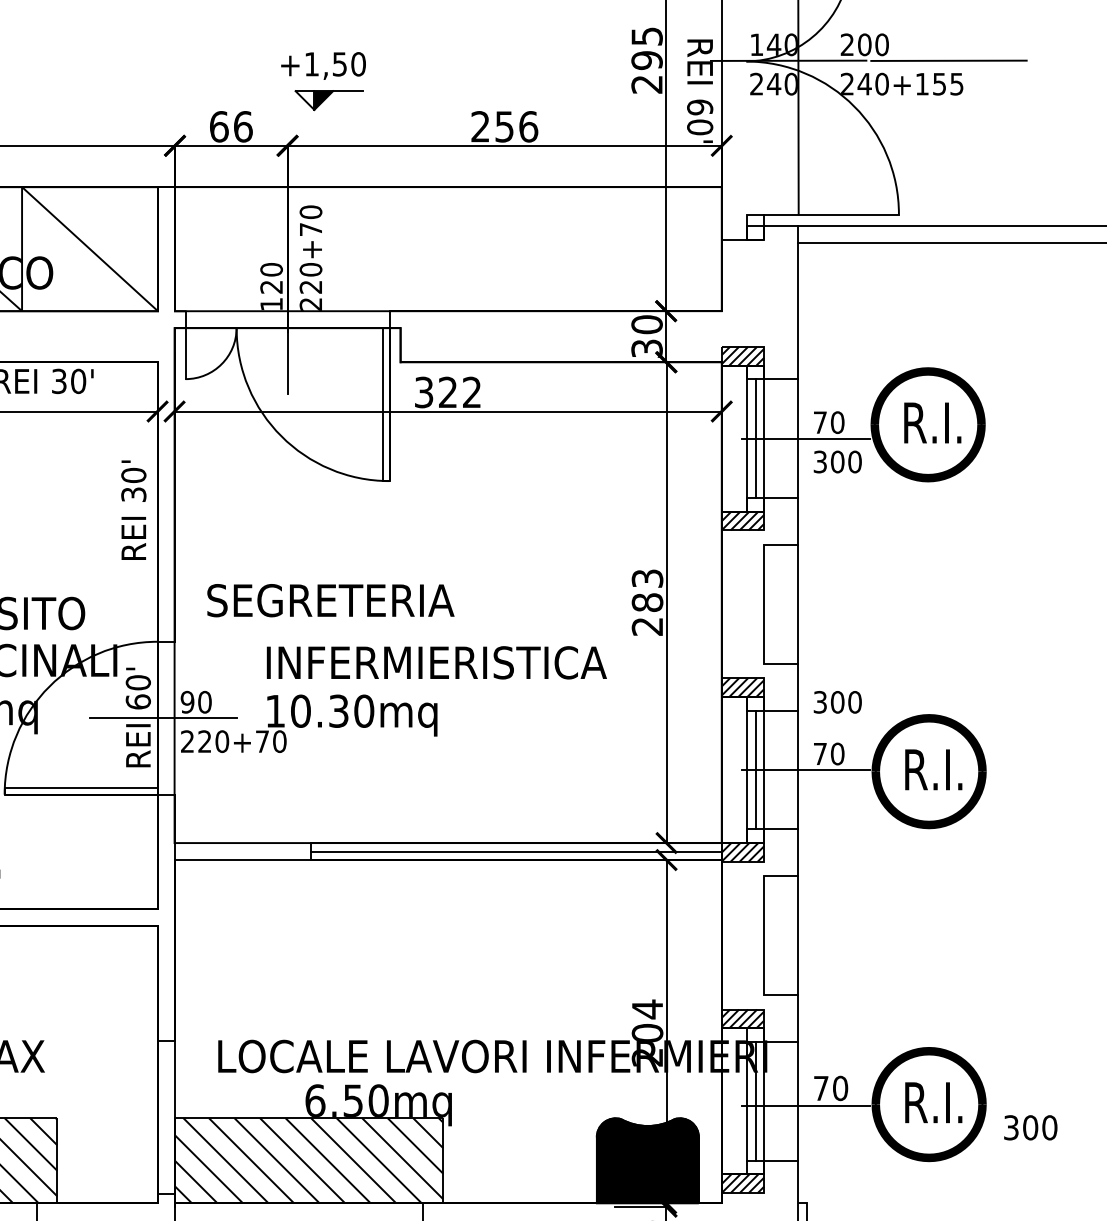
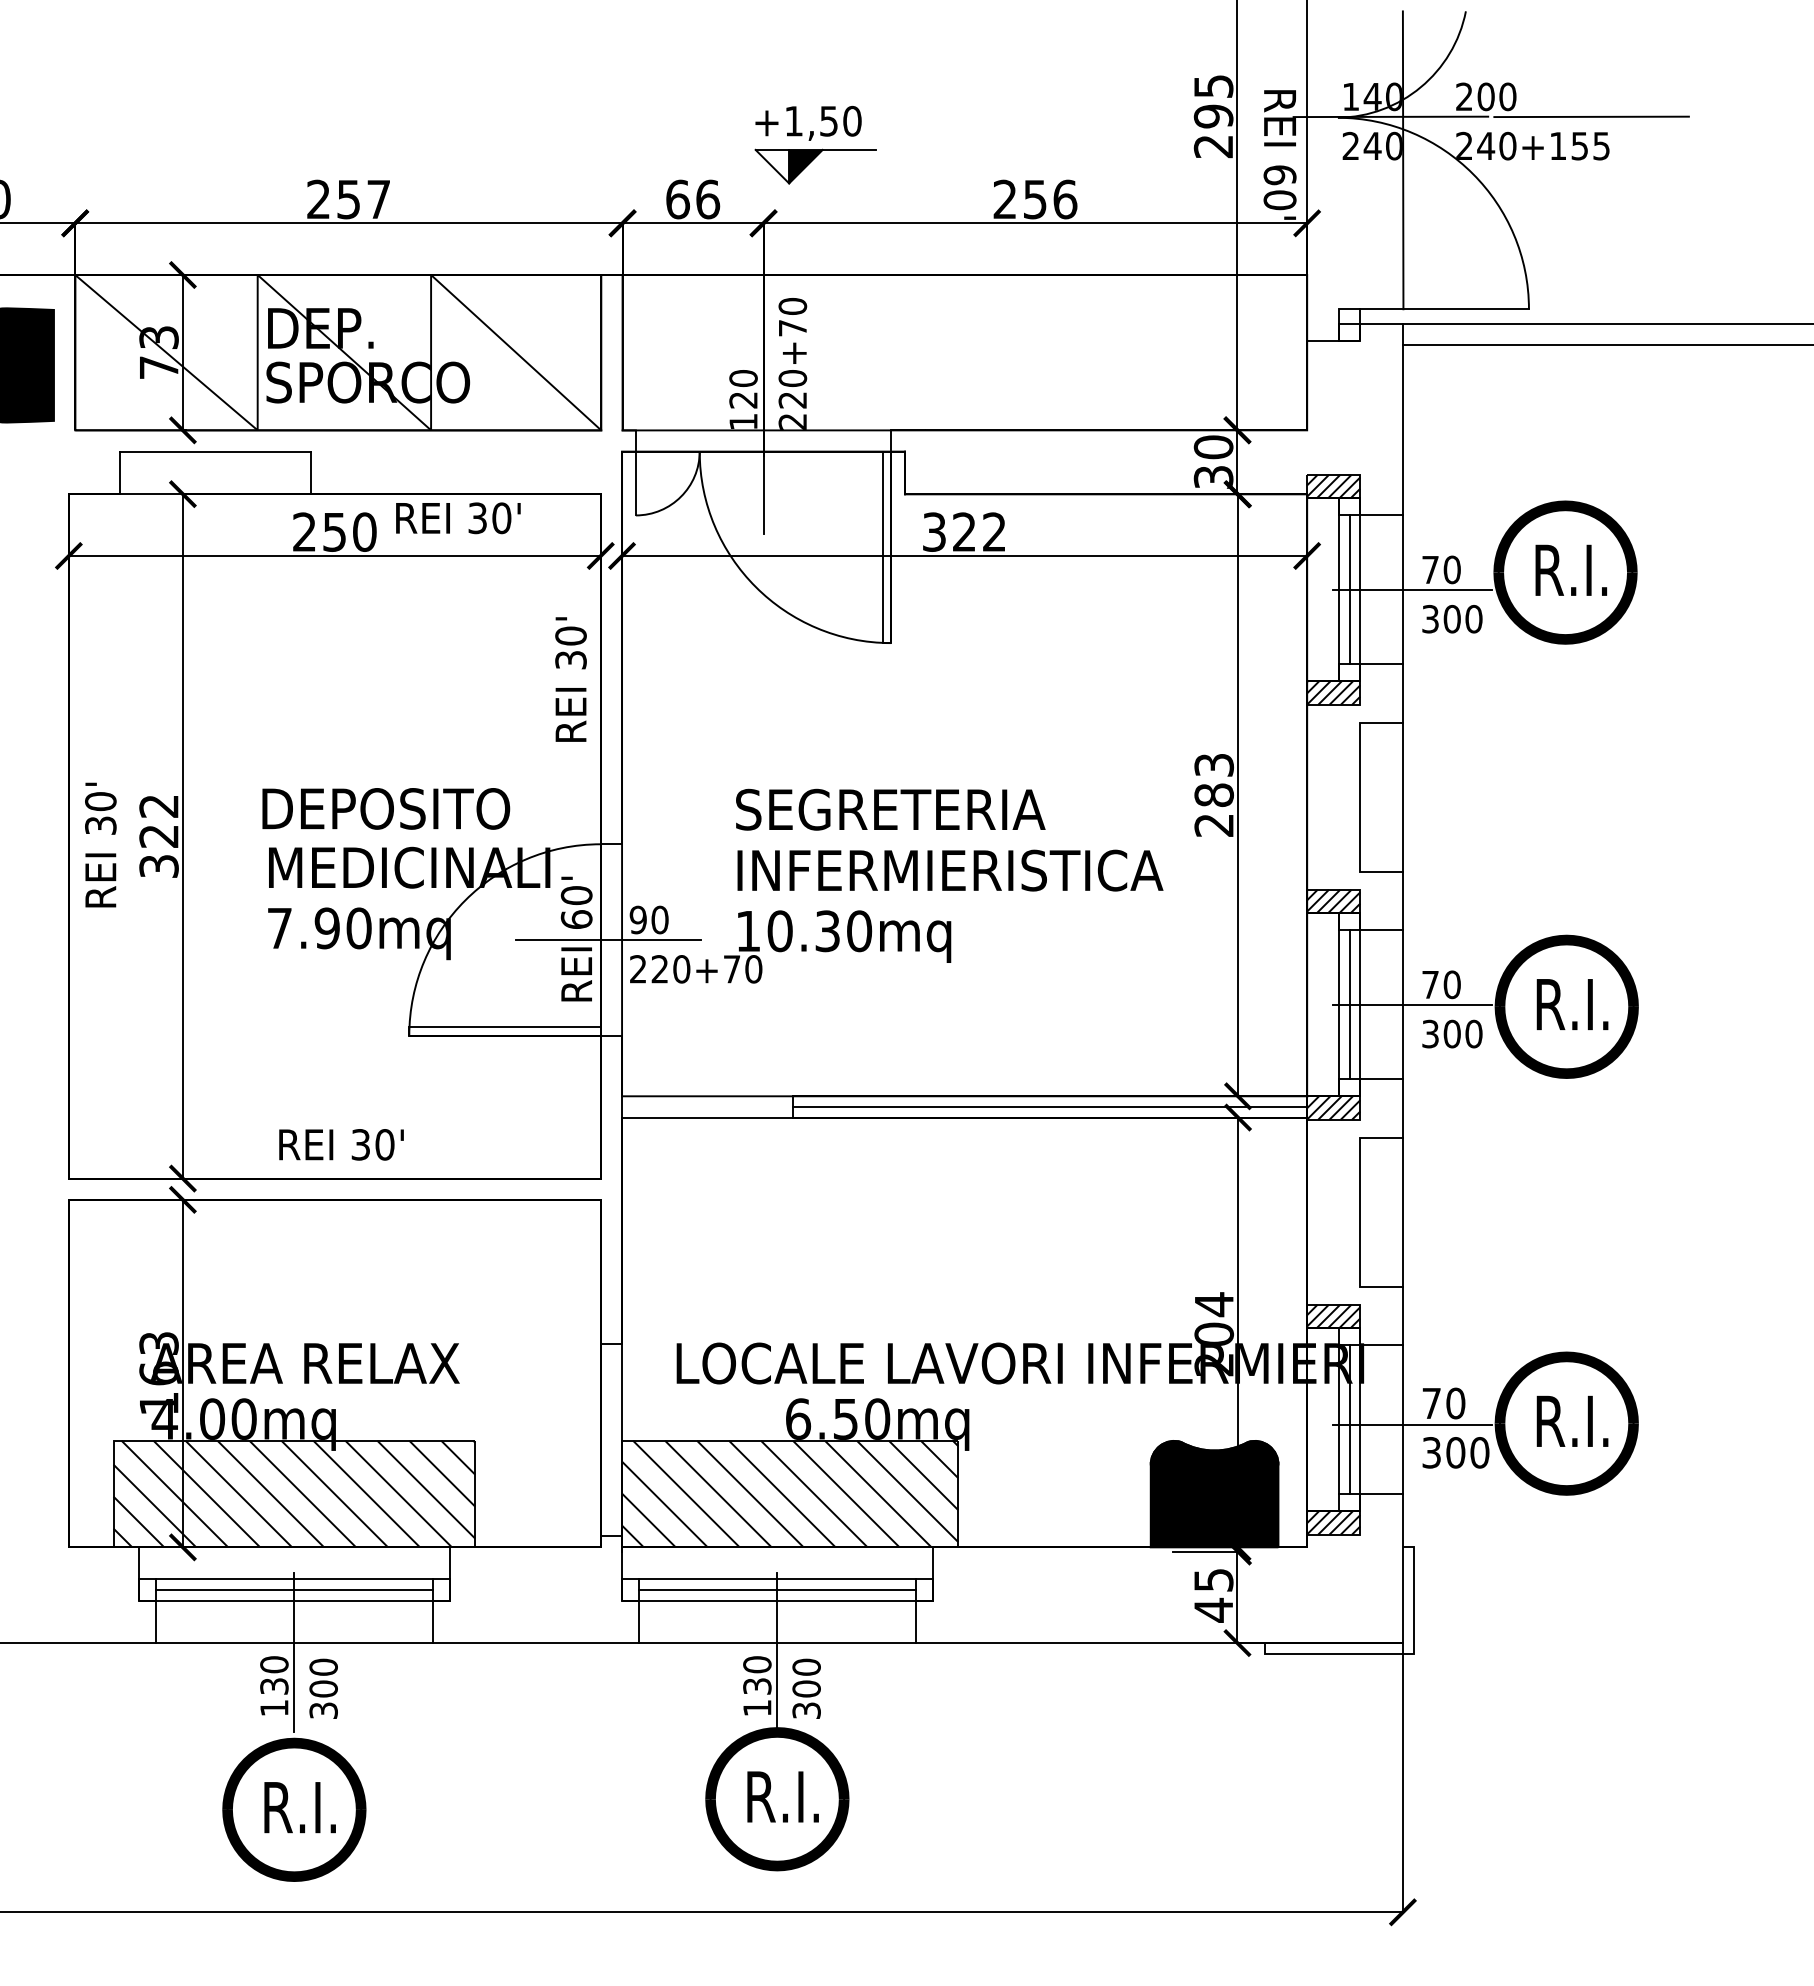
part: (329, 100) -> (815, 166), size x1.43
text: (330, 600) -> (890, 809), moved
text: (837, 701) -> (1452, 1033), moved
text: (1030, 1127) -> (1455, 1452), moved

